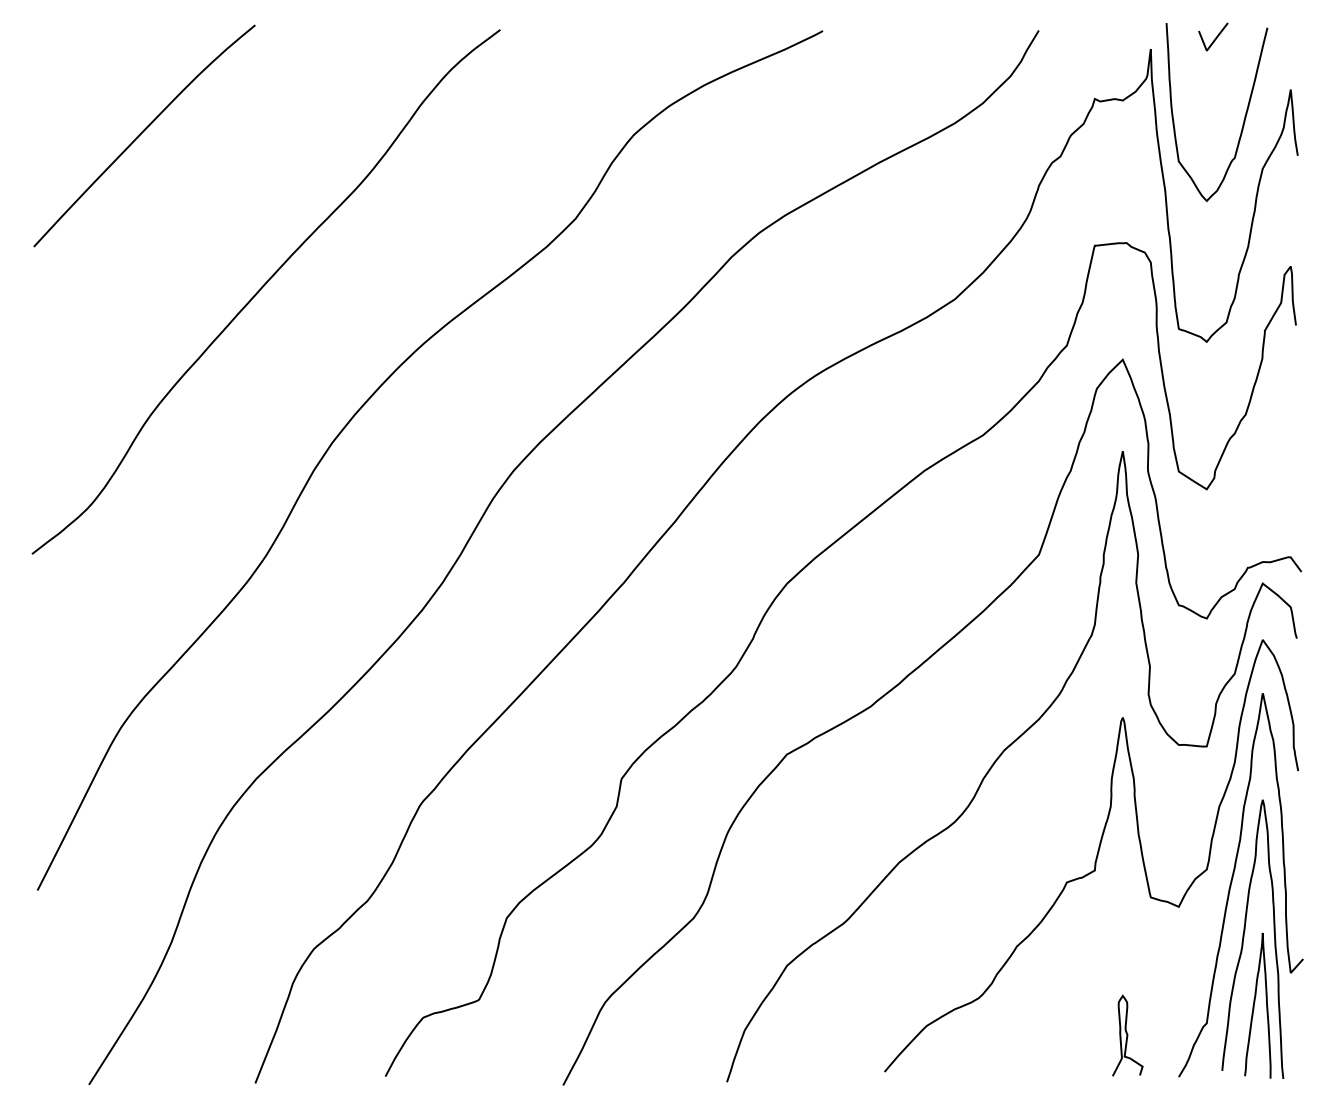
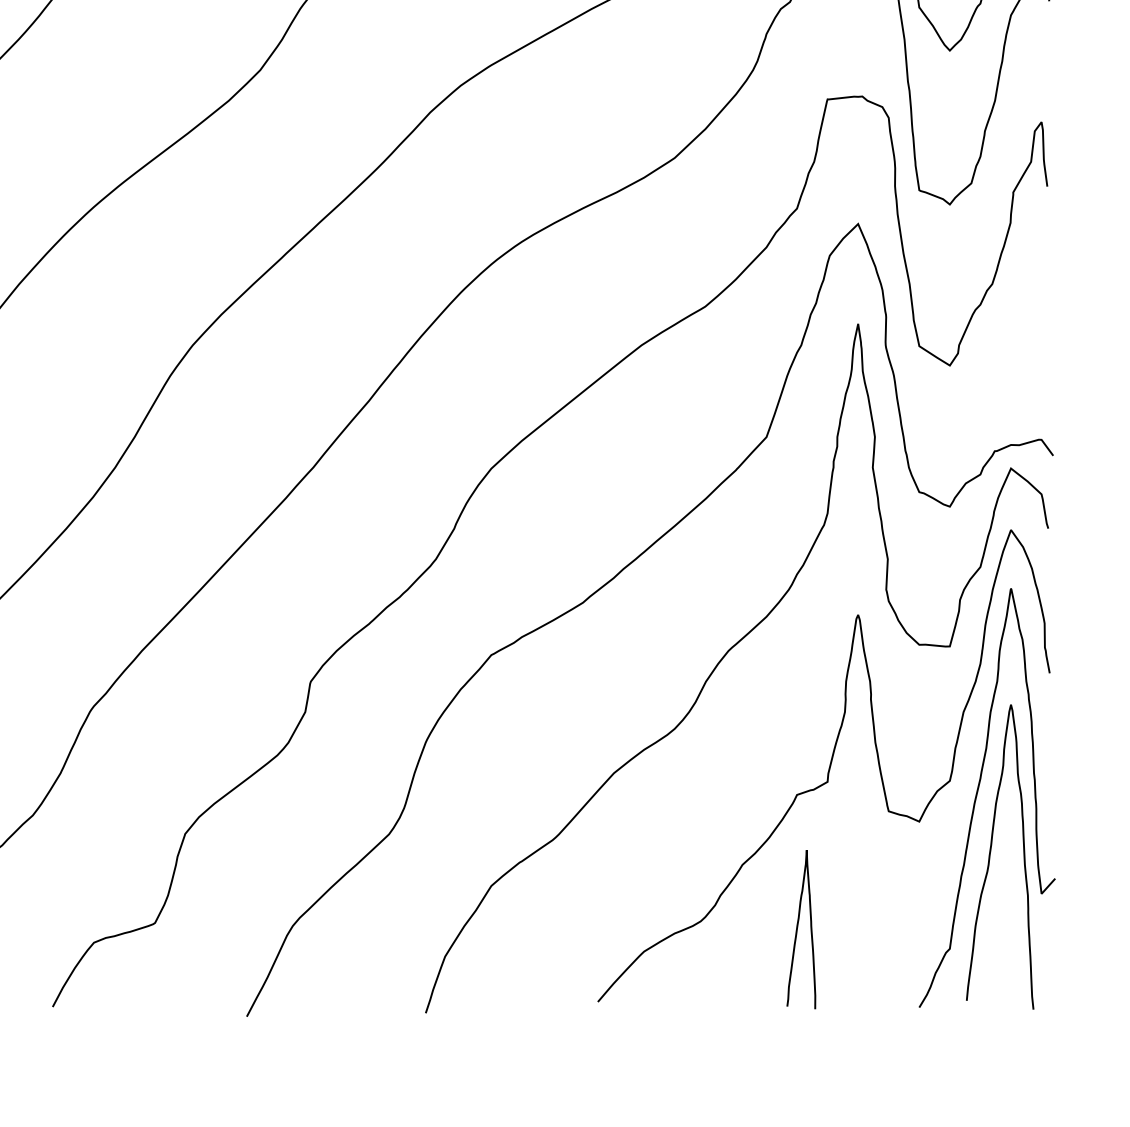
curve: (1254, 1005) -> (797, 929), moved
curve: (1127, 1035) -> (863, 962), removed

